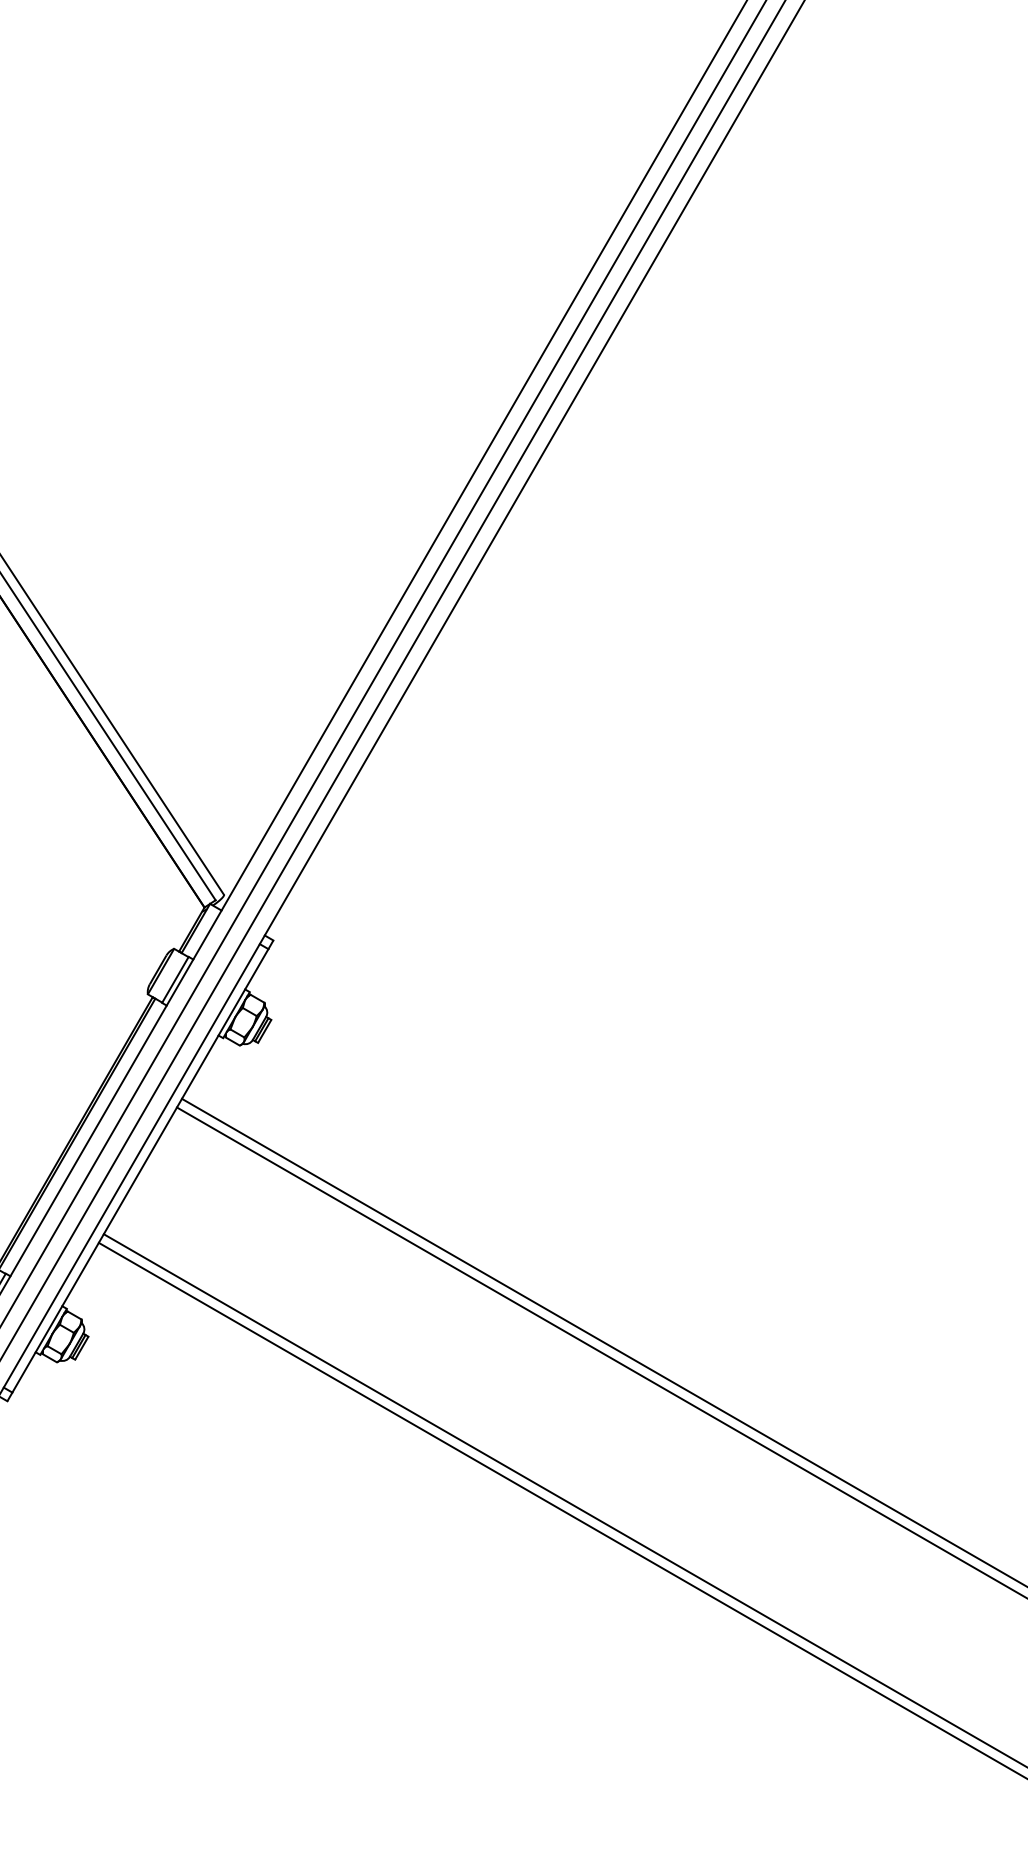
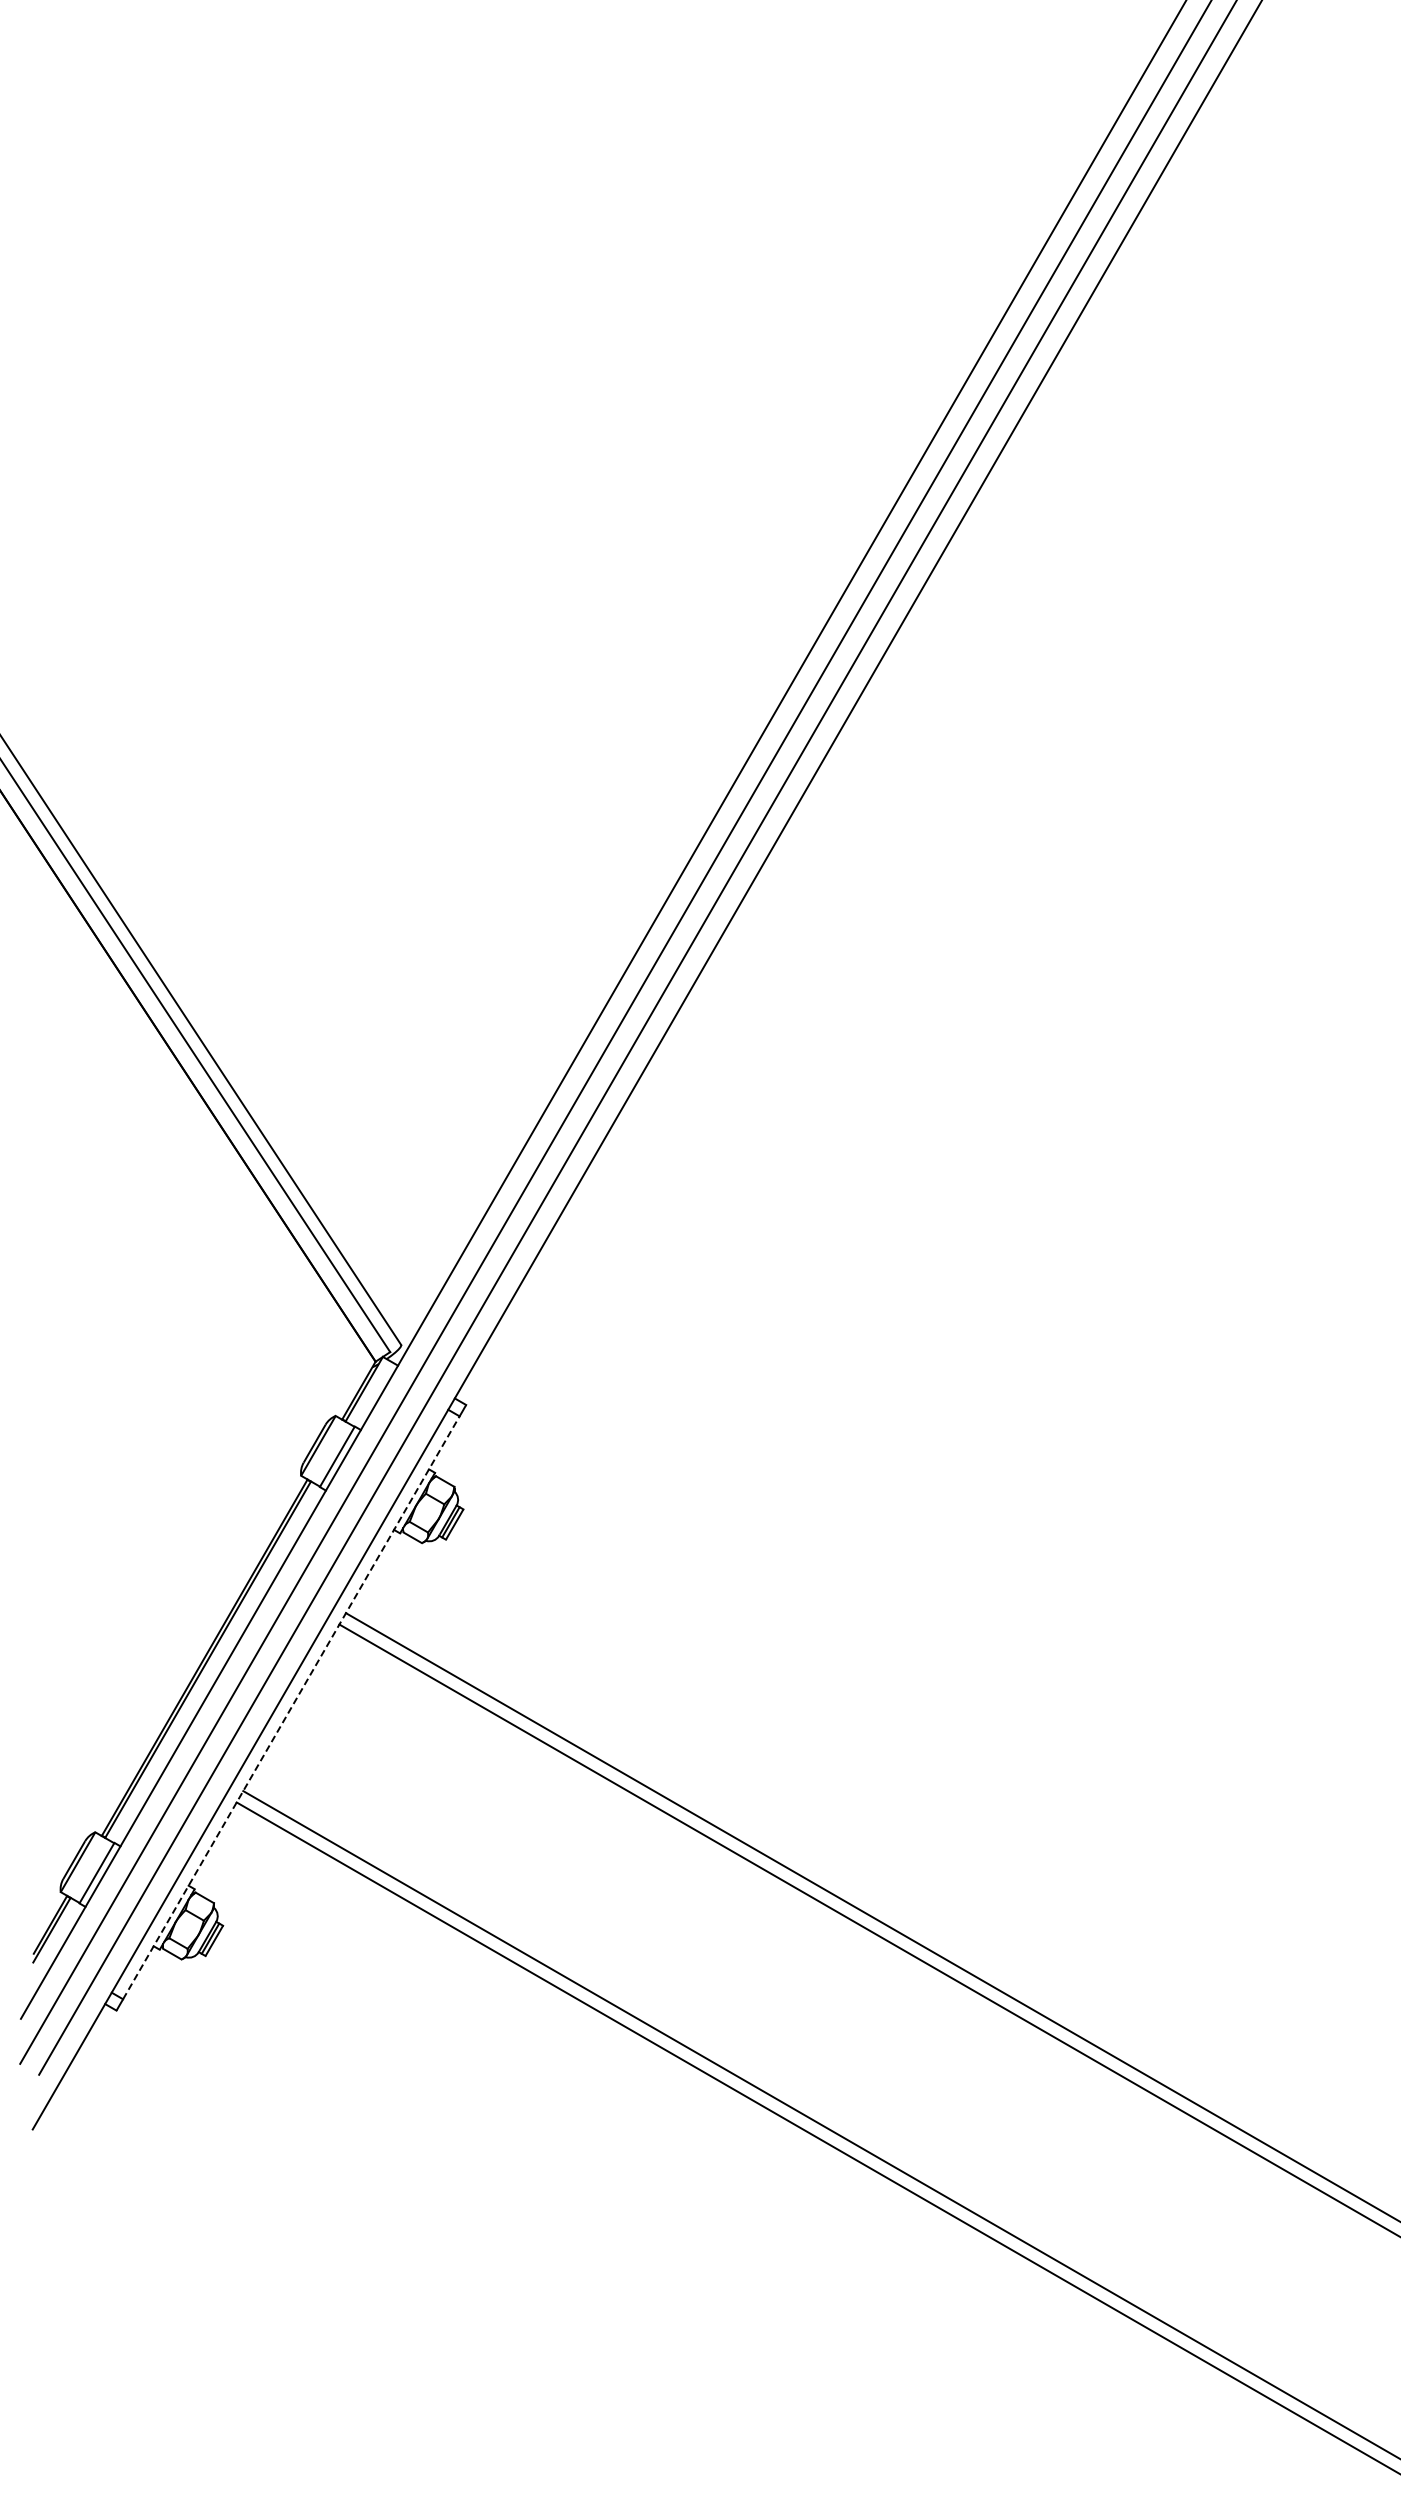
line: (140, 1170) -> (291, 1707), solid -> dashed

